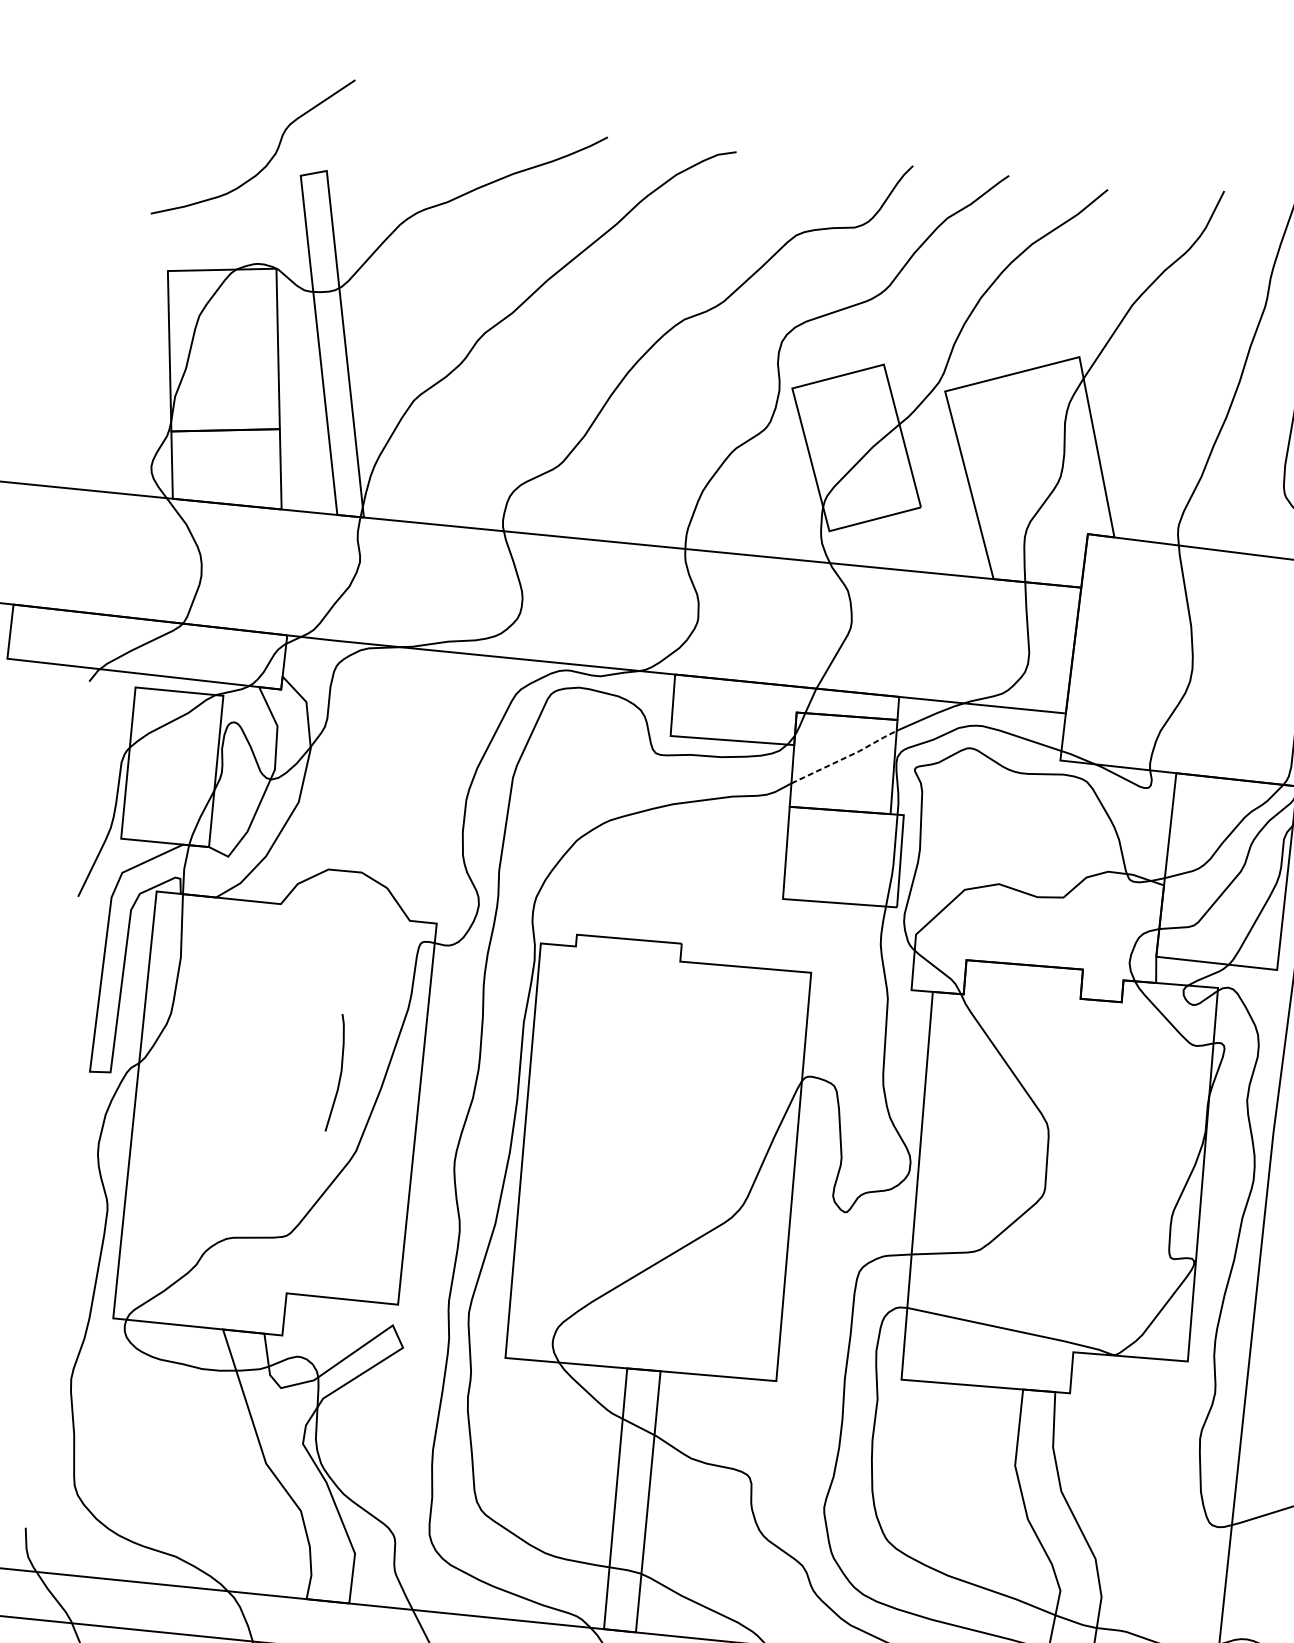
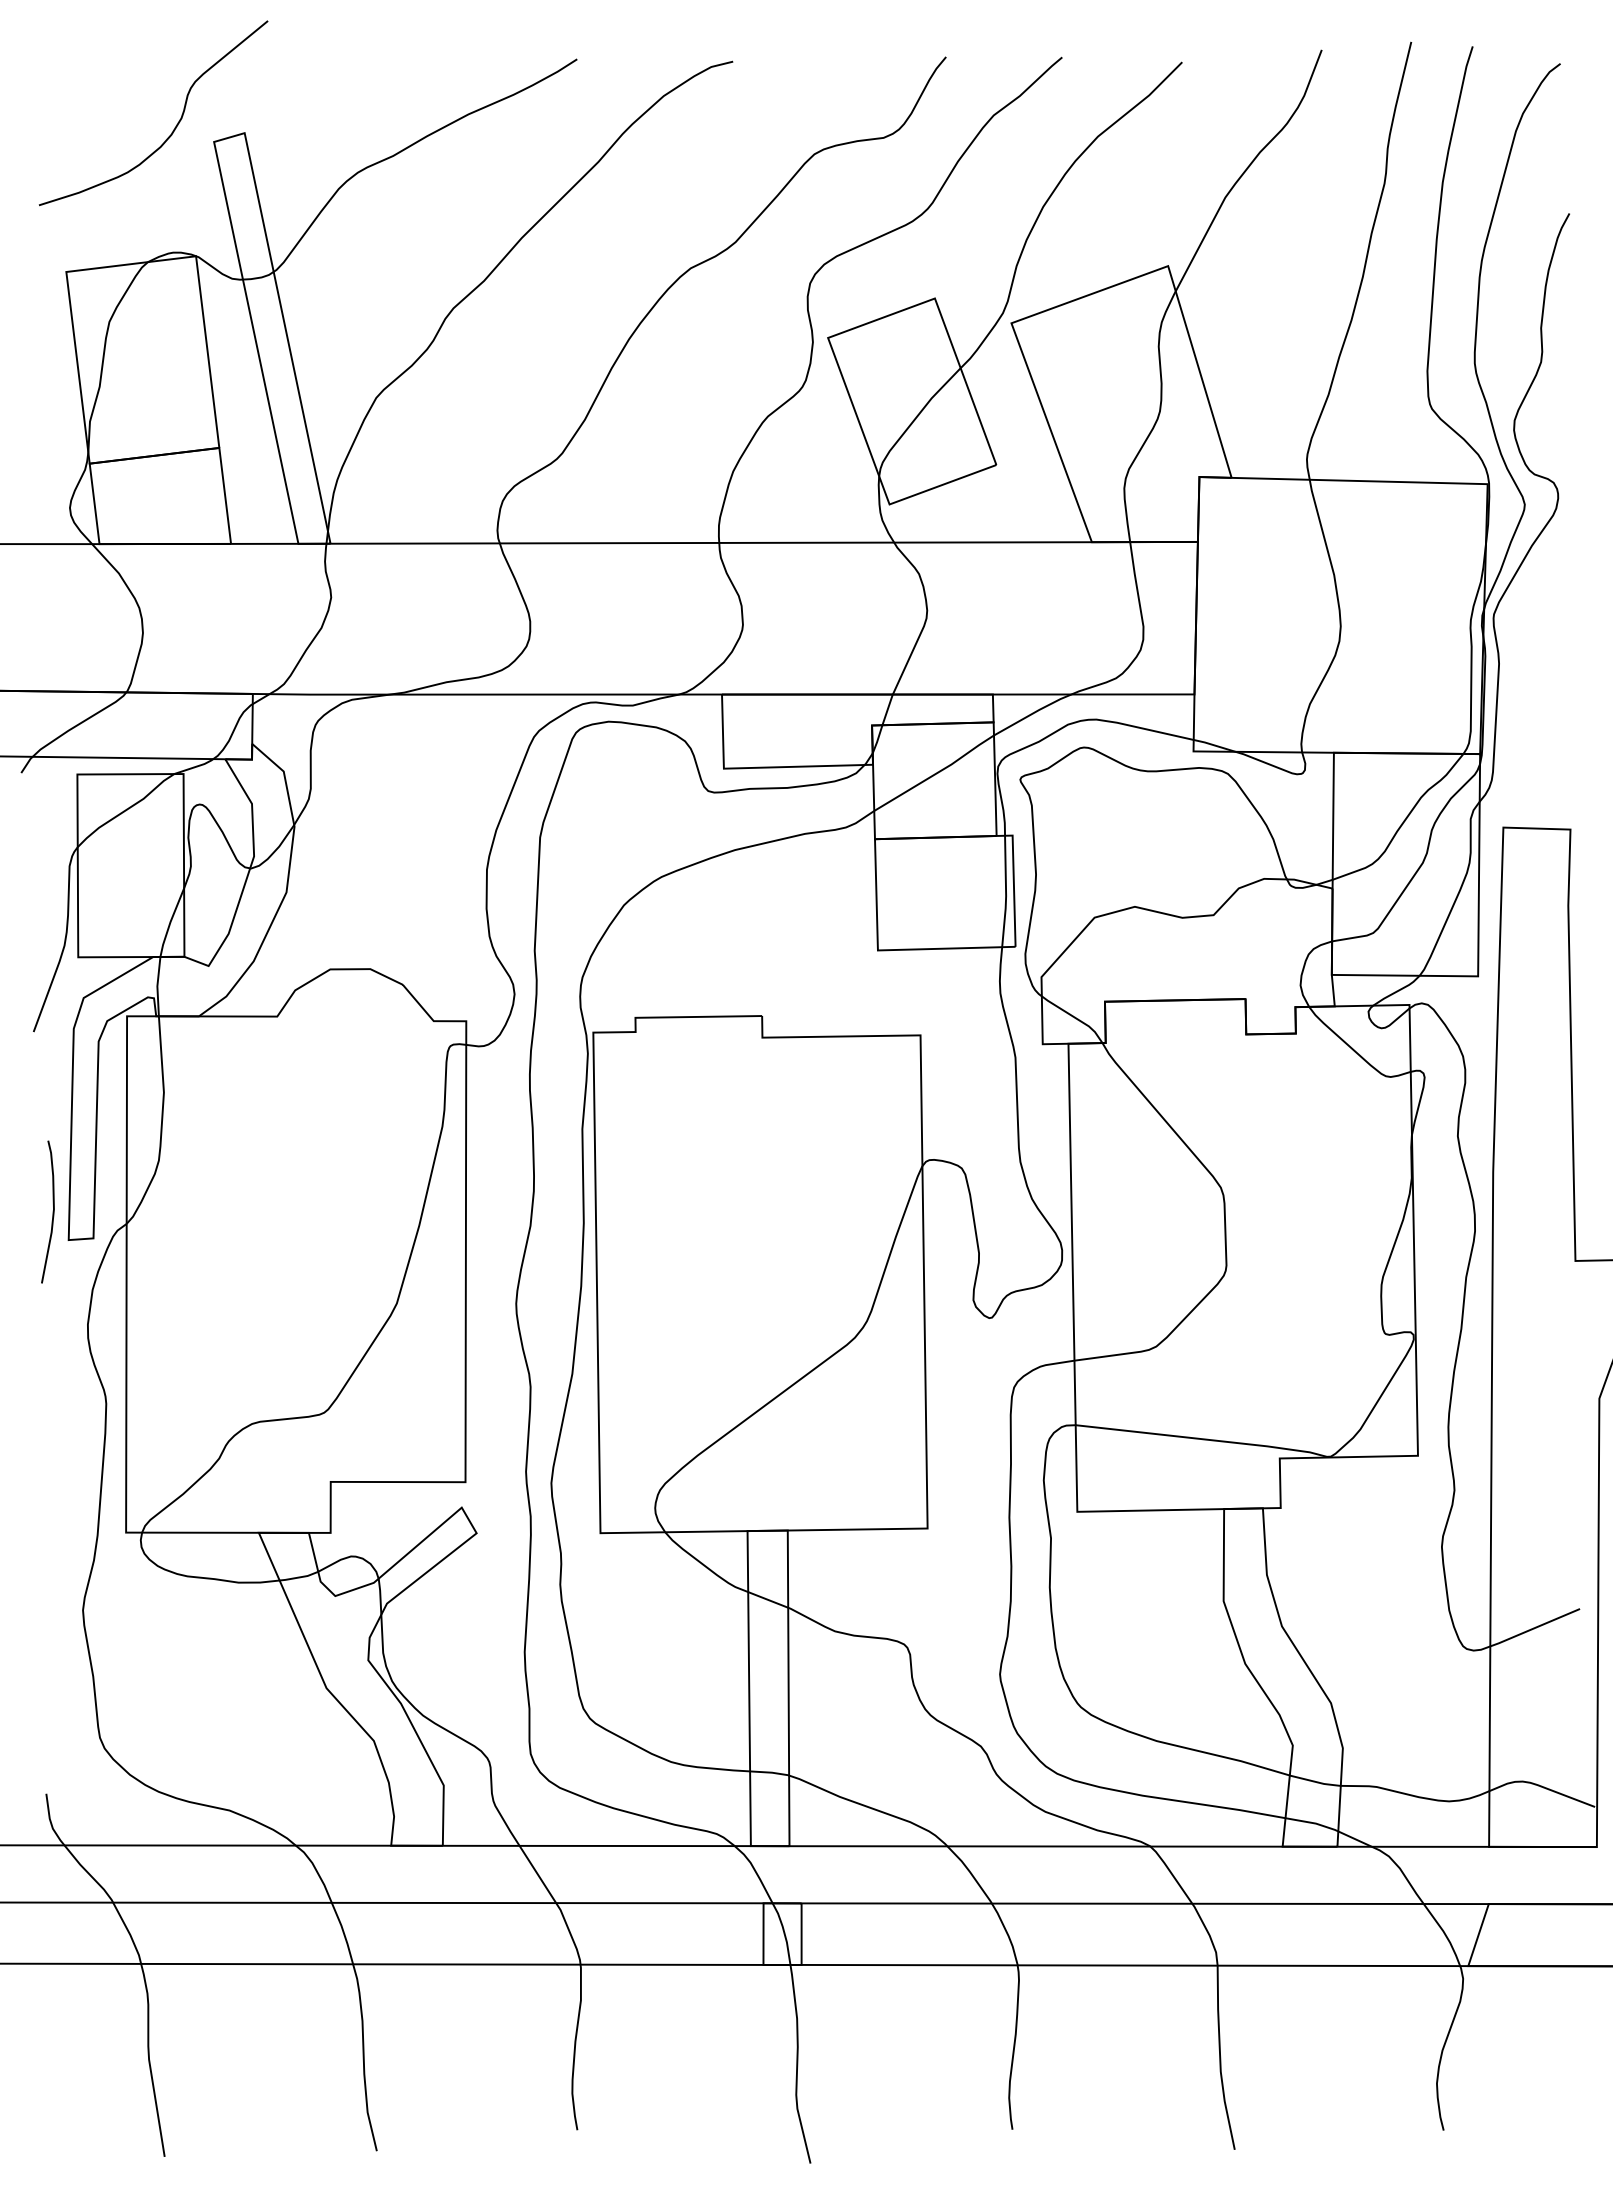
line: (846, 757) -> (936, 773), dashed -> solid
curve: (340, 1072) -> (52, 1211), moved

